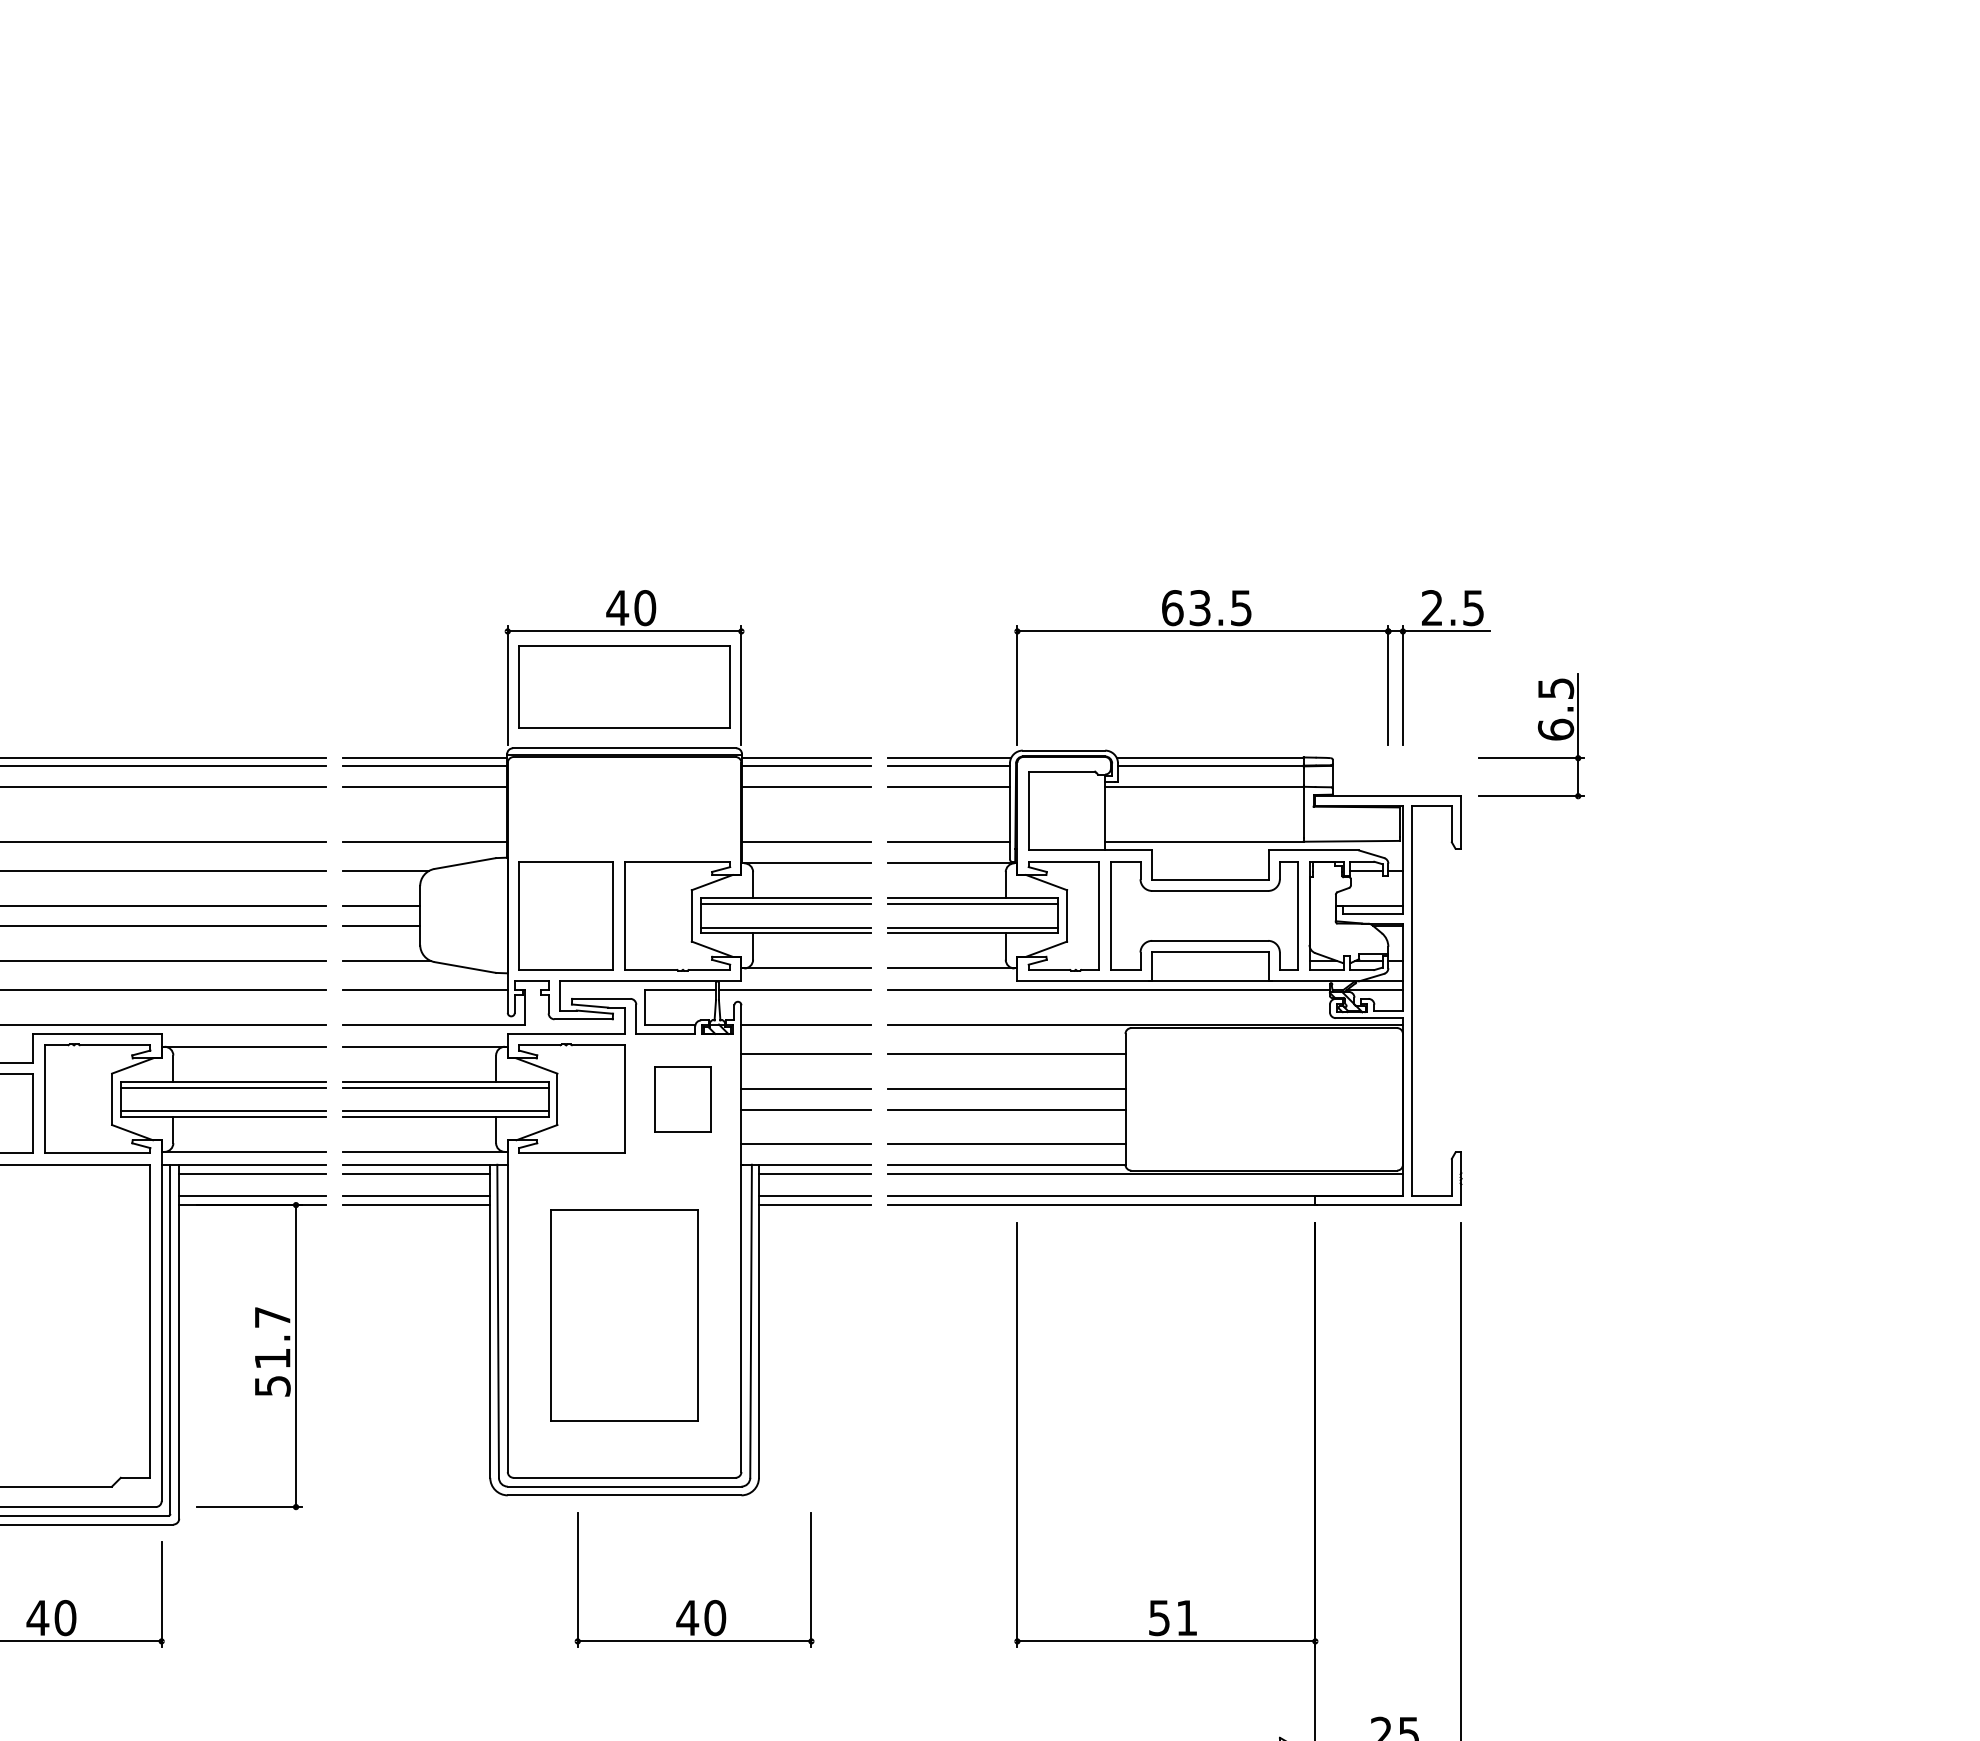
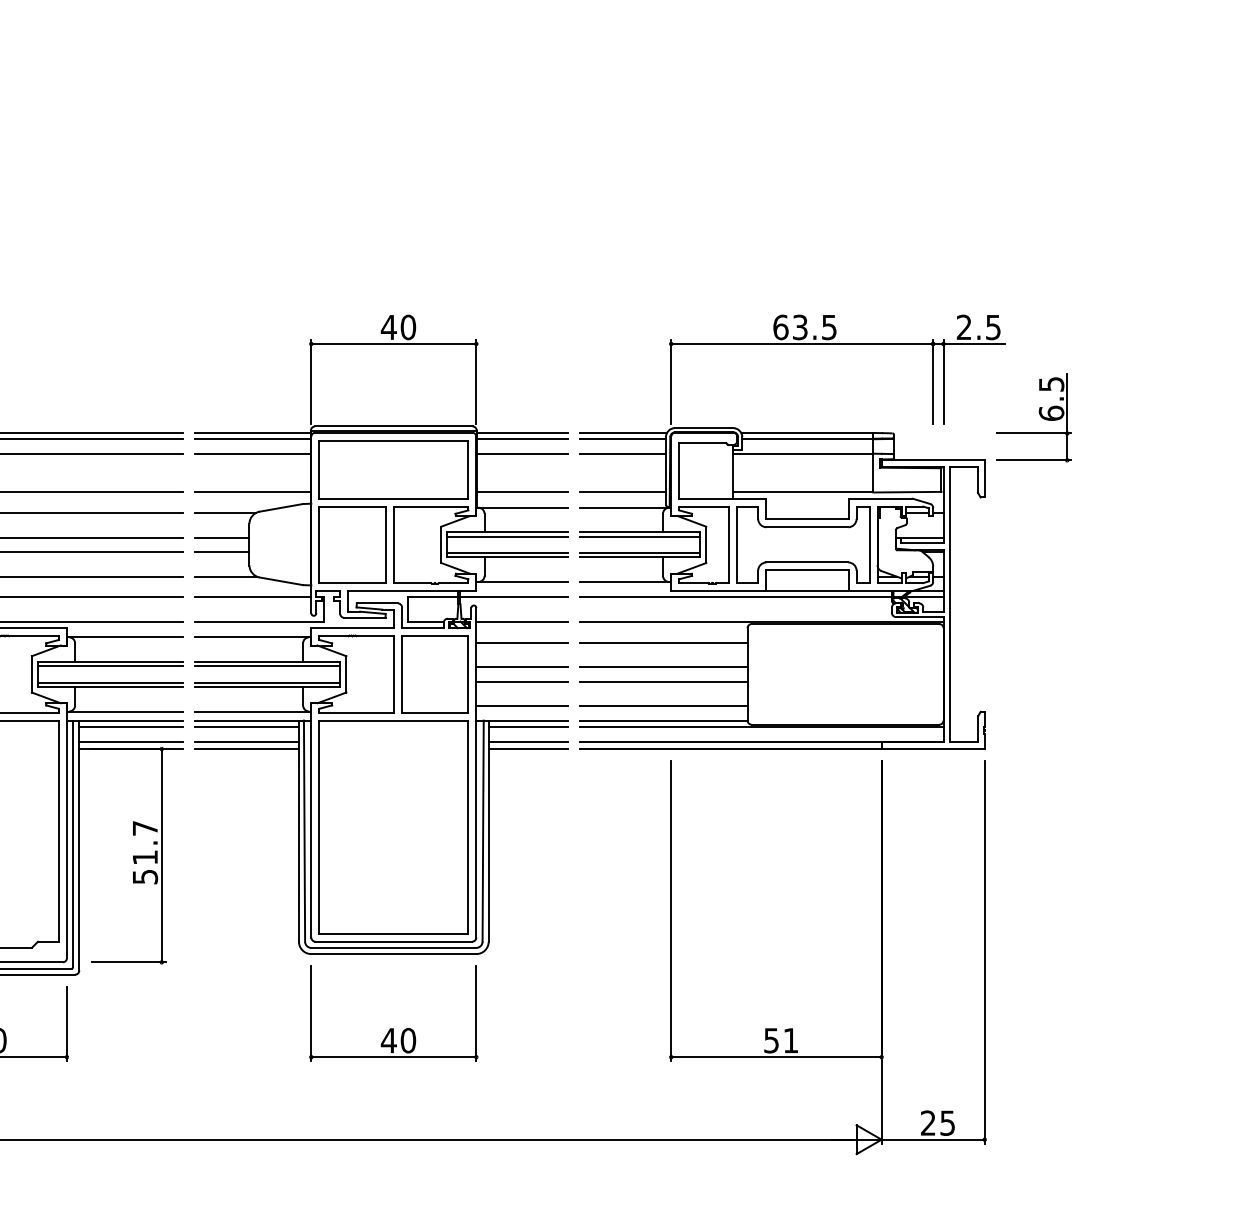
part: (624, 686) -> (393, 469), moved
part: (682, 1098) -> (434, 673), size x1.67
part: (624, 1315) -> (393, 827), size x1.43
part: (694, 1600) -> (393, 1028), moved

